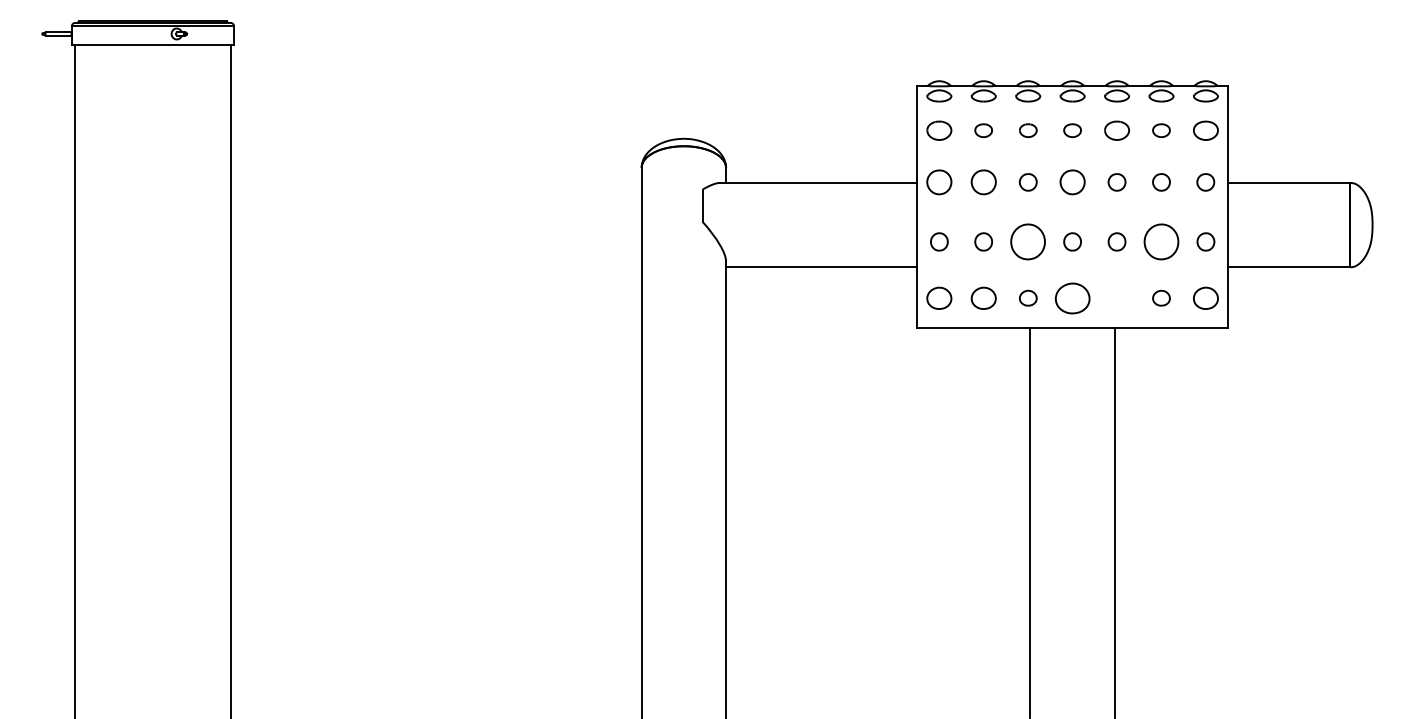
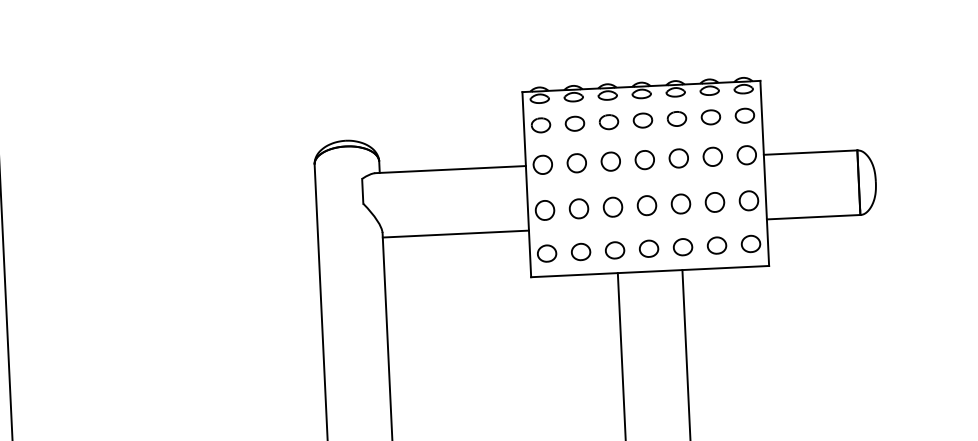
part: (983, 130) -> (574, 123), size x1.43
part: (1028, 130) -> (609, 121), size x1.43
part: (1072, 130) -> (642, 120), size x1.43
part: (1161, 130) -> (710, 117), size x1.43
part: (1028, 182) -> (611, 161), size x1.43
part: (1116, 182) -> (678, 158), size x1.43
part: (1161, 182) -> (712, 156), size x1.43
part: (1205, 182) -> (746, 155), size x1.43
part: (939, 241) -> (545, 210), size x1.43
part: (983, 241) -> (578, 208), size x1.43
part: (1028, 241) -> (613, 206), size x0.71
part: (1072, 241) -> (646, 205), size x1.43
part: (1116, 241) -> (680, 203), size x1.43
part: (1161, 241) -> (714, 202), size x0.71
part: (1205, 241) -> (748, 200), size x1.43
part: (1028, 297) -> (615, 249), size x1.43
part: (1072, 297) -> (648, 248), size x0.71
part: (1116, 297) -> (682, 246), added
part: (1161, 297) -> (716, 244), size x1.43

